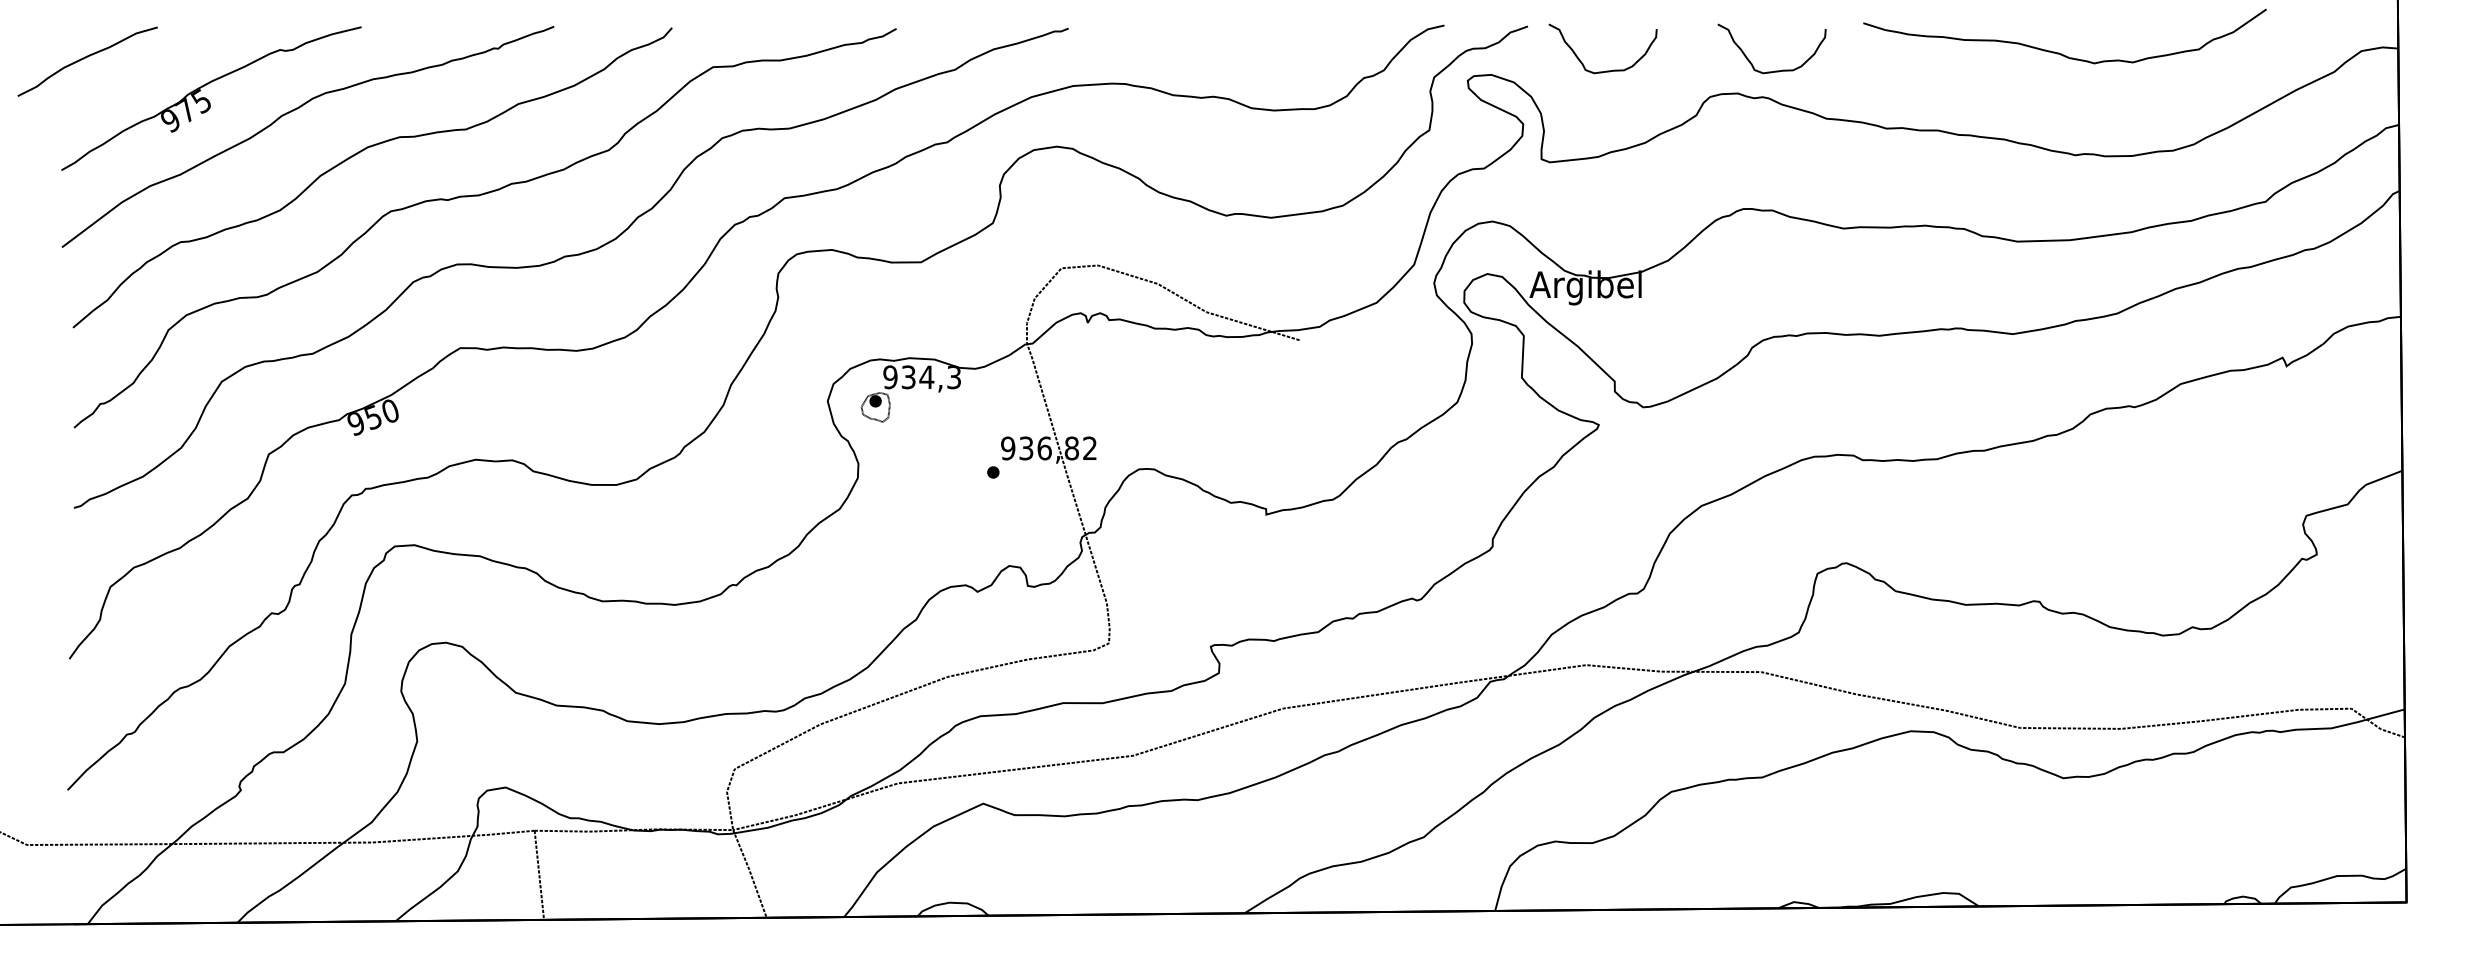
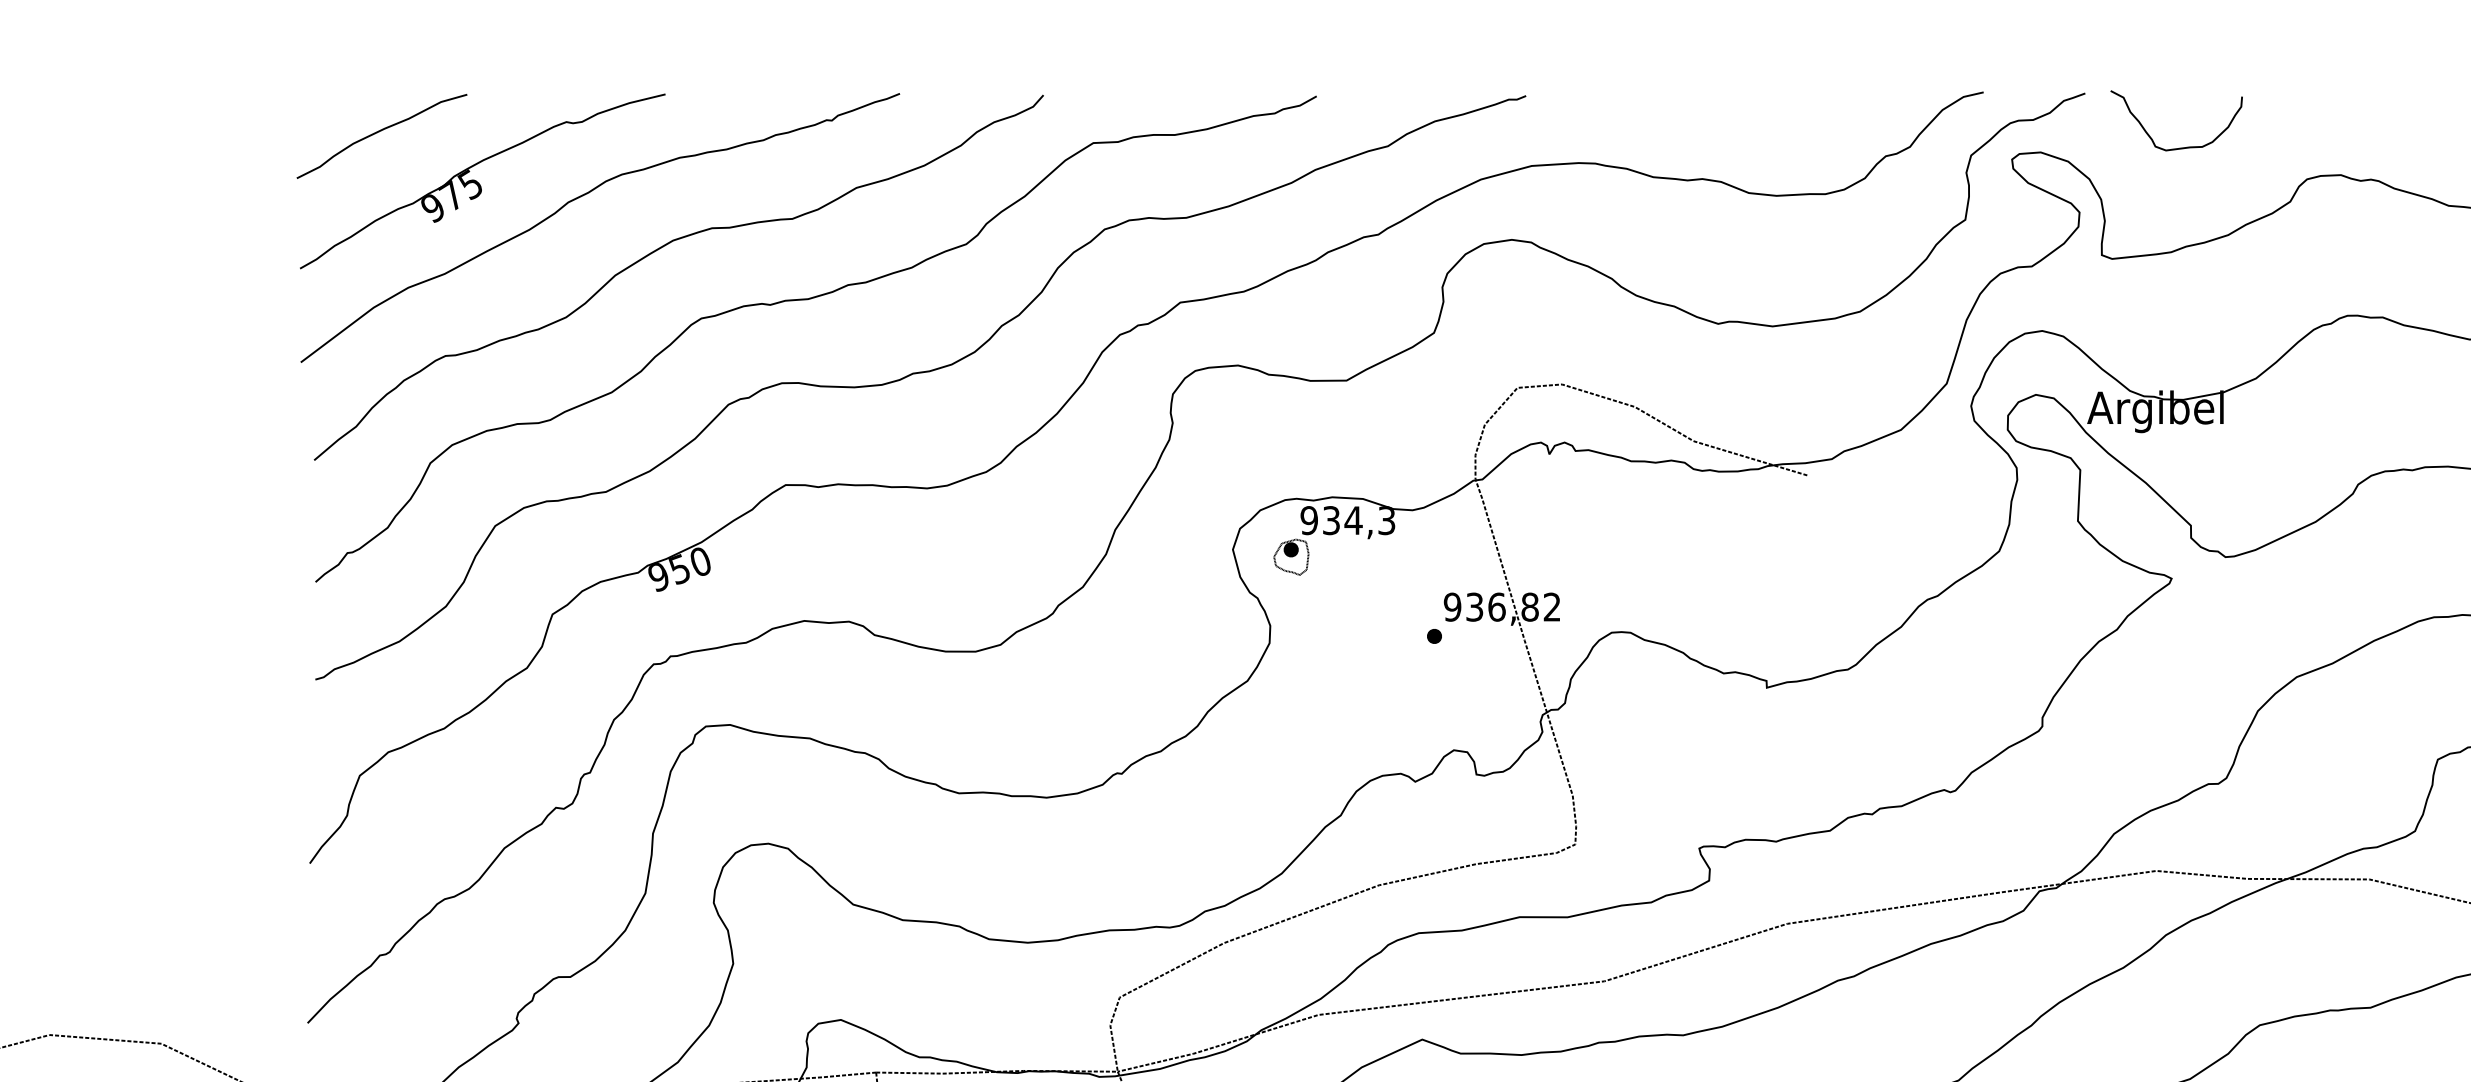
curve: (85, 58) -> (379, 132), moved
curve: (1774, 70) -> (2385, 147), removed

